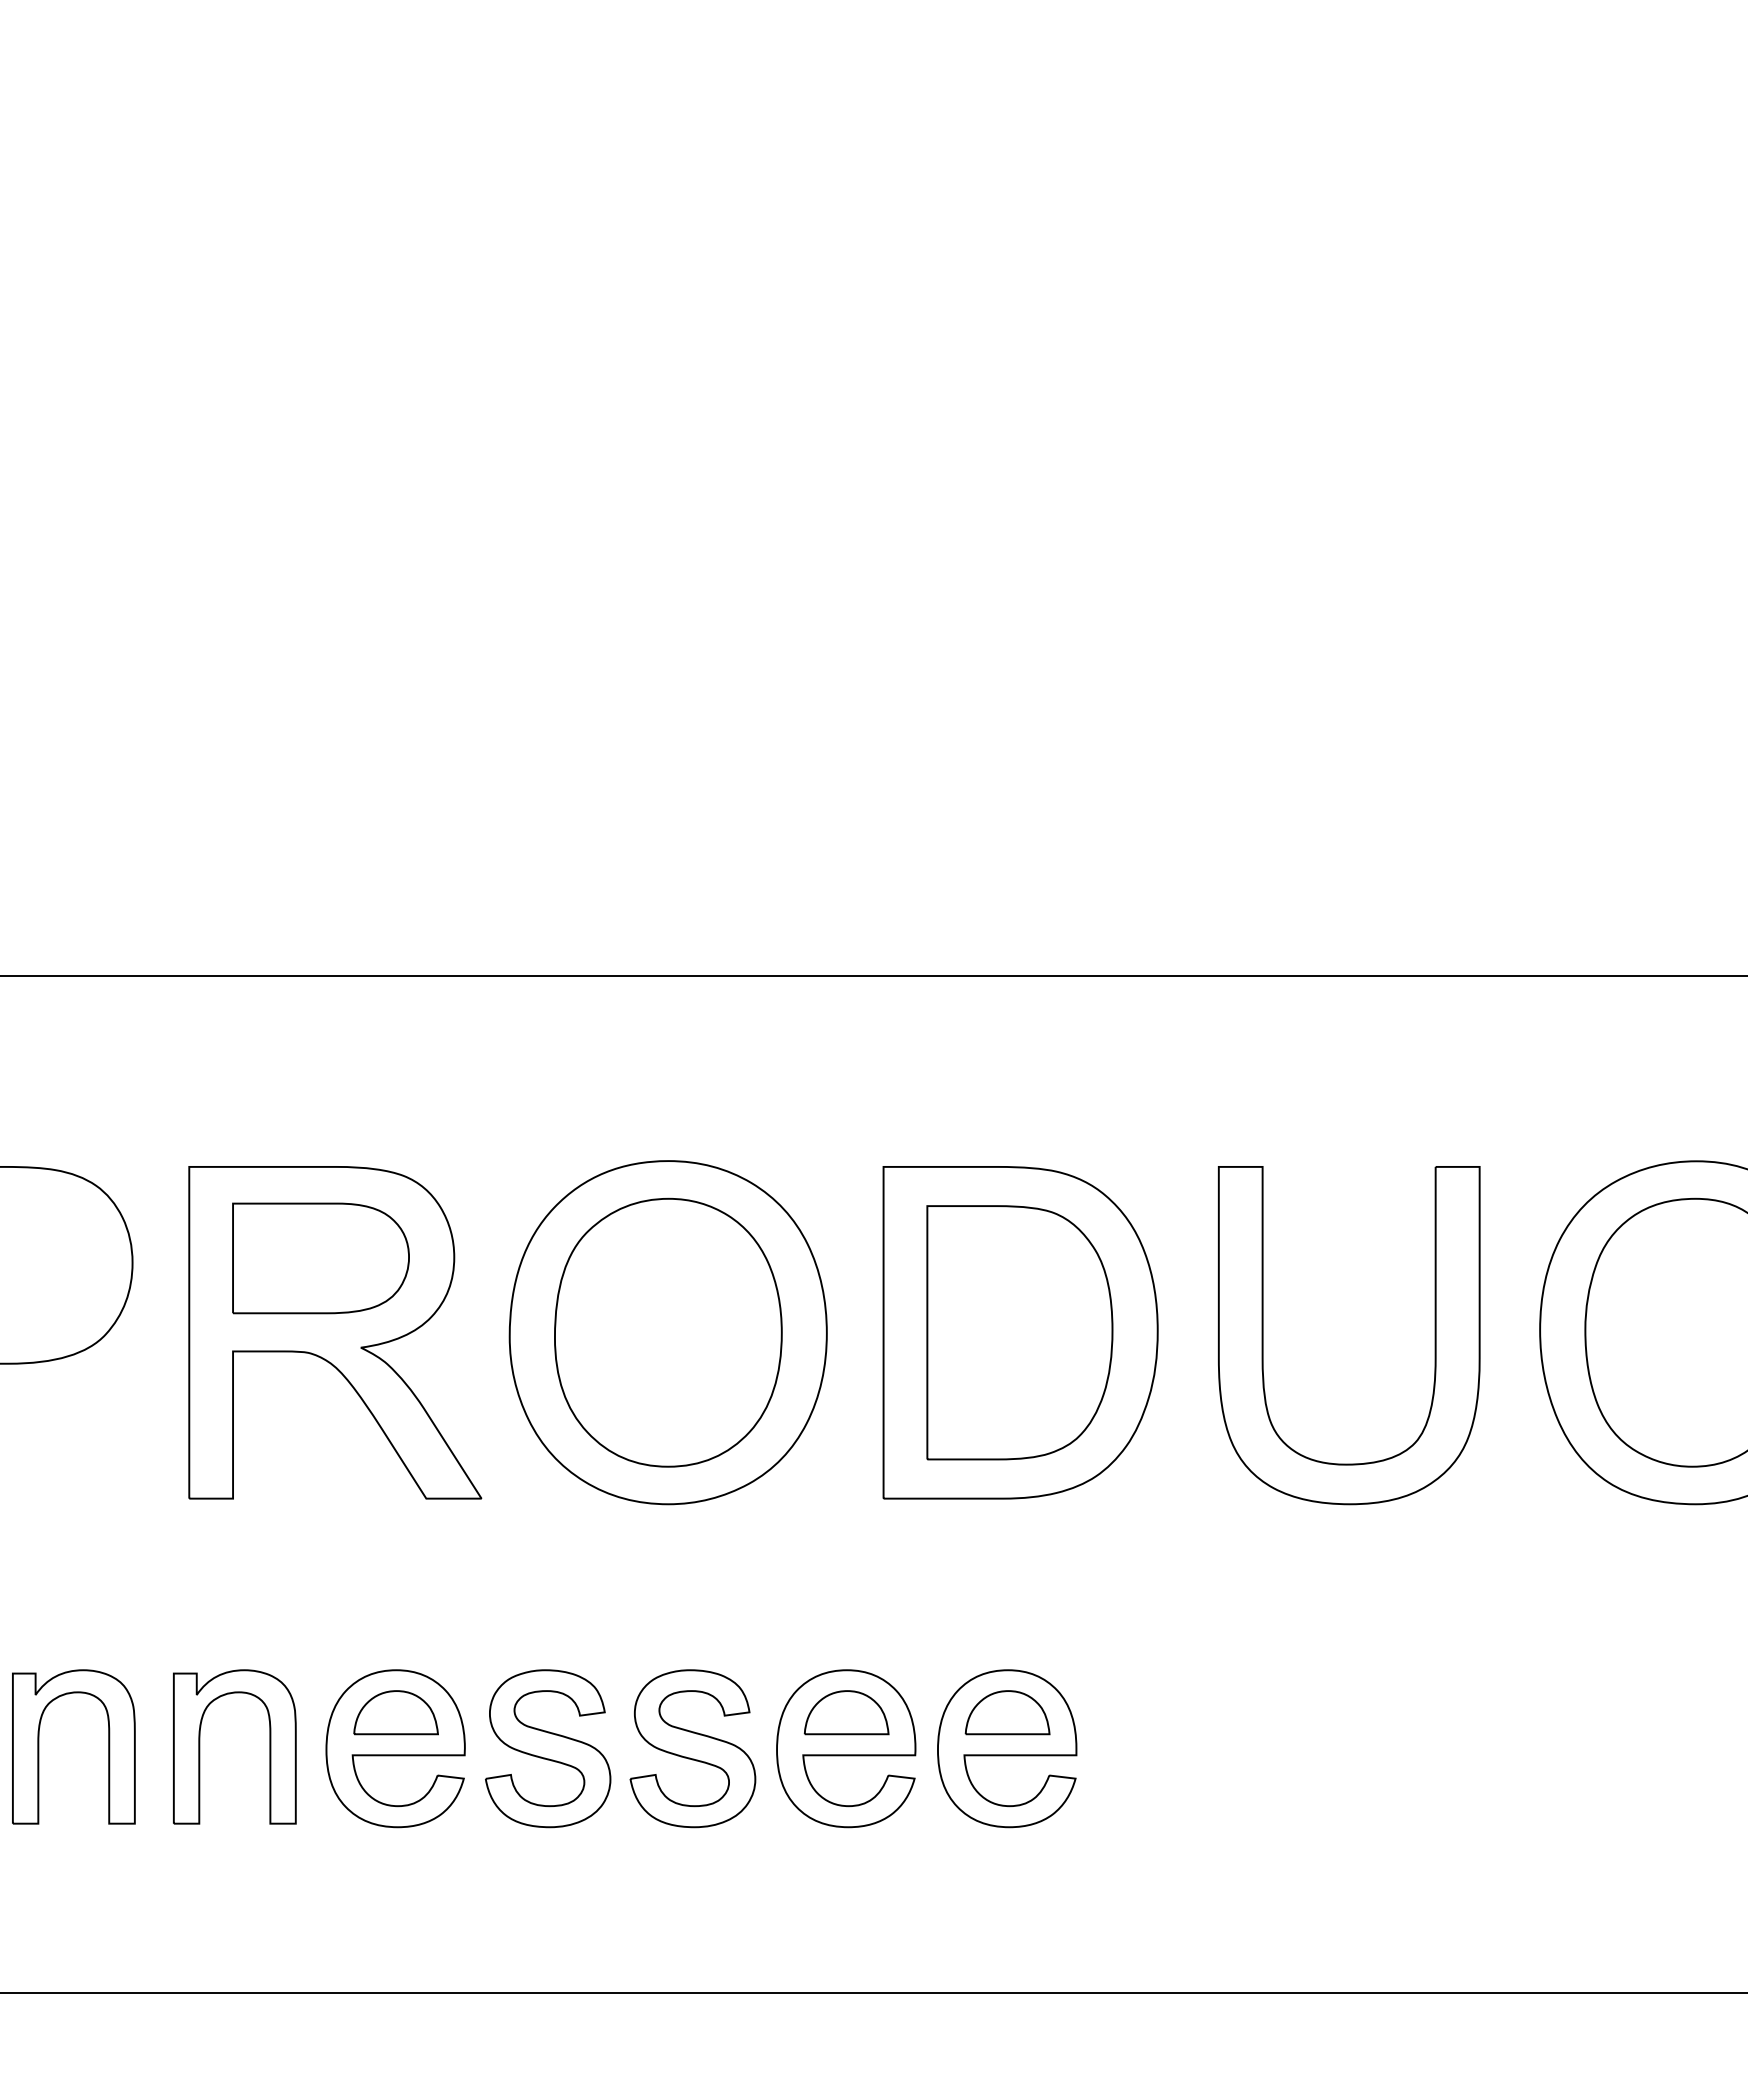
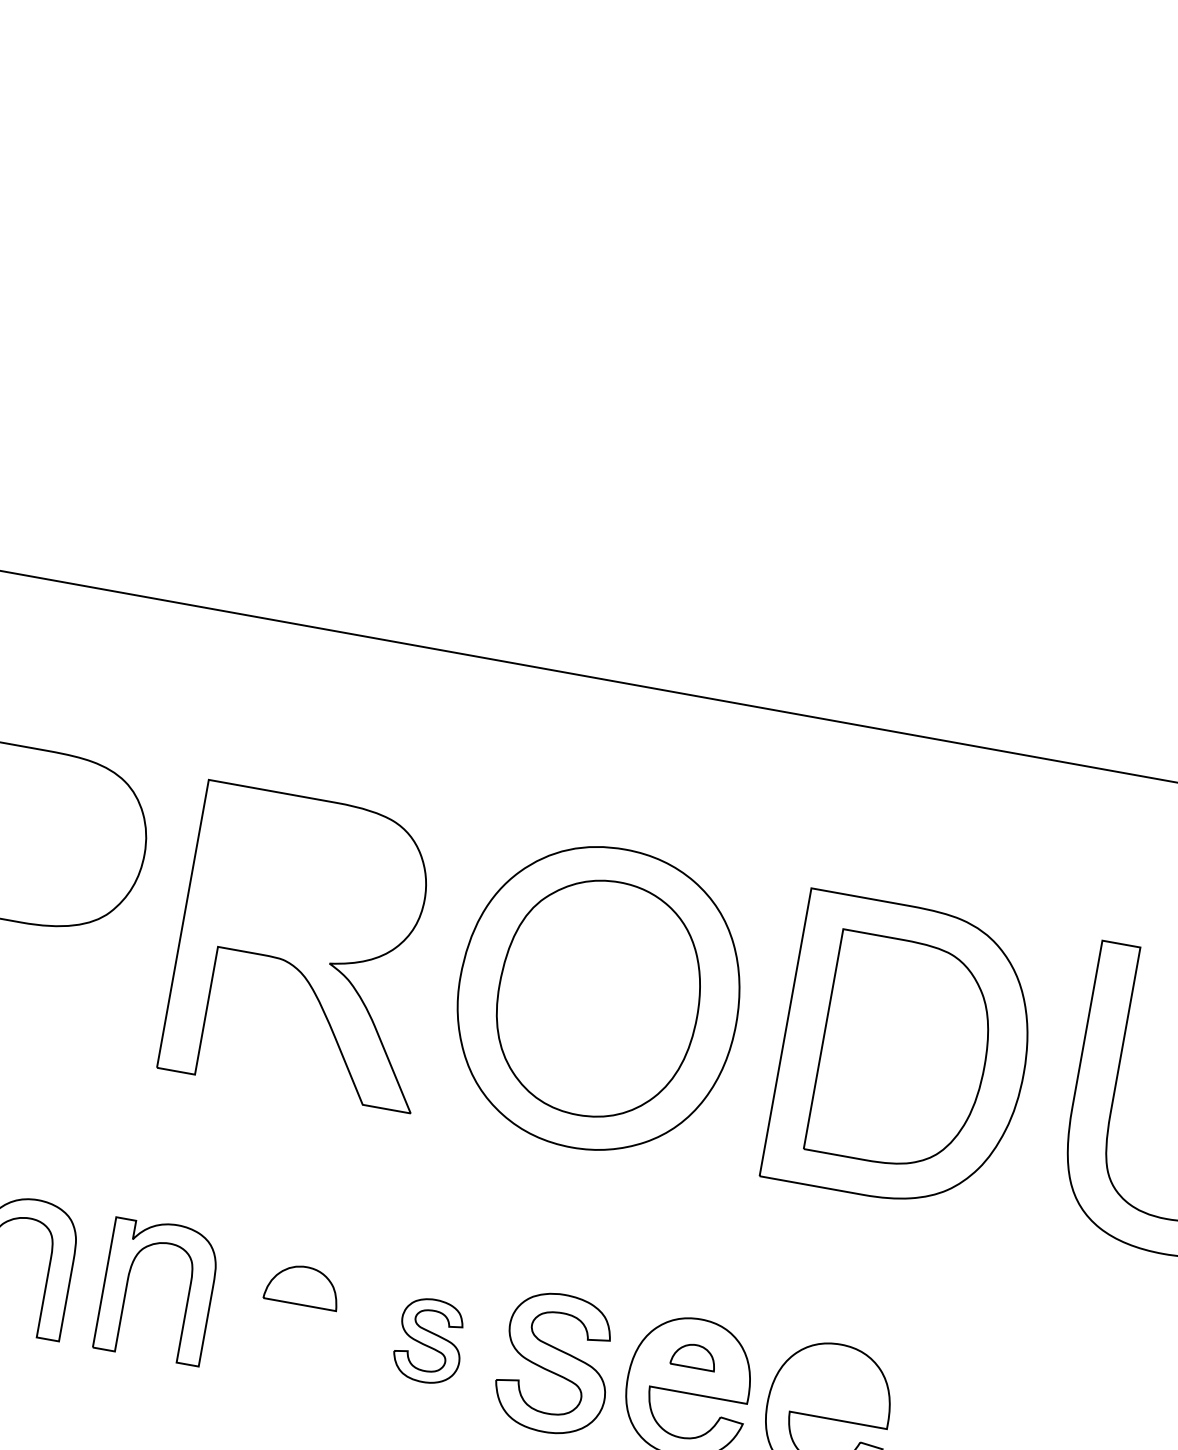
part: (320, 1258) -> (308, 879), removed
part: (846, 1712) -> (694, 1356), size x0.6
part: (1007, 1712) -> (833, 1381), removed
part: (395, 1748) -> (296, 1316), removed
part: (548, 1748) -> (429, 1340), size x0.6

